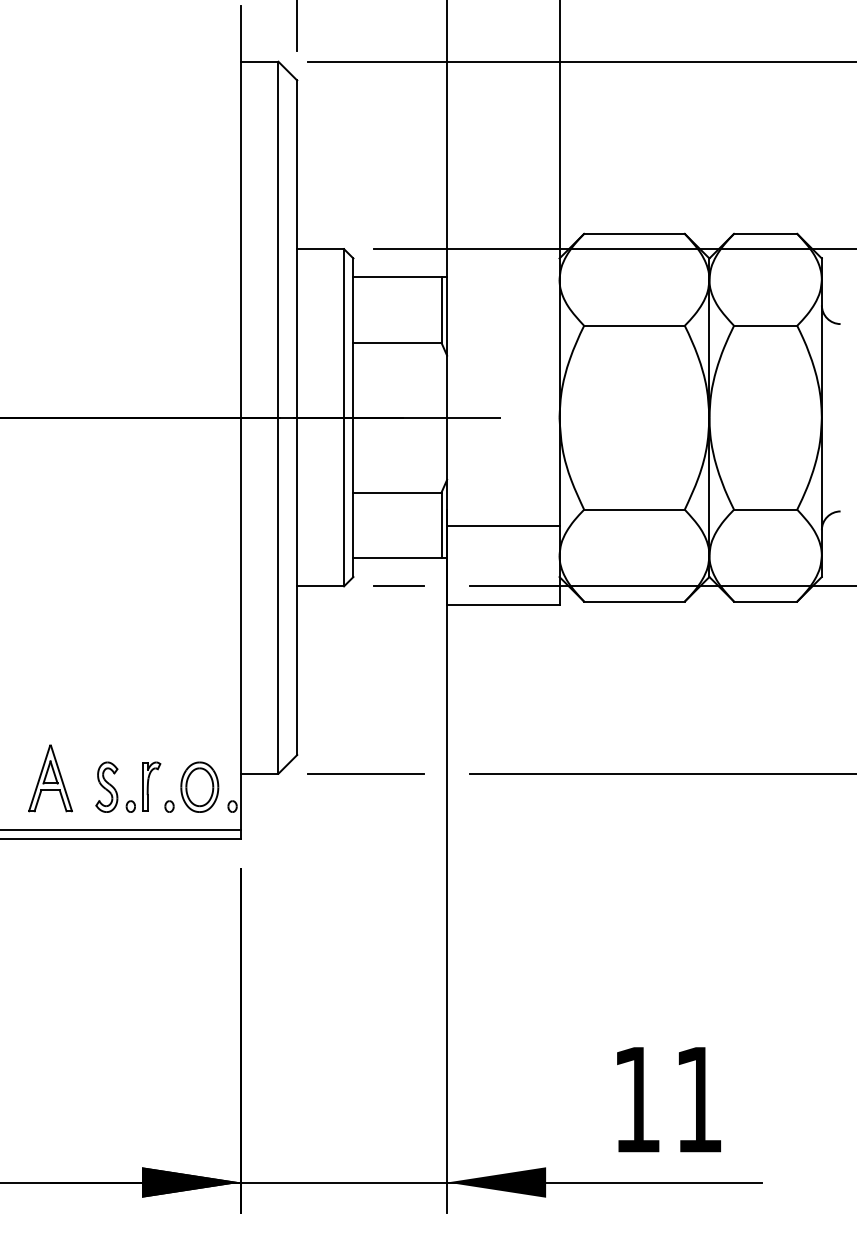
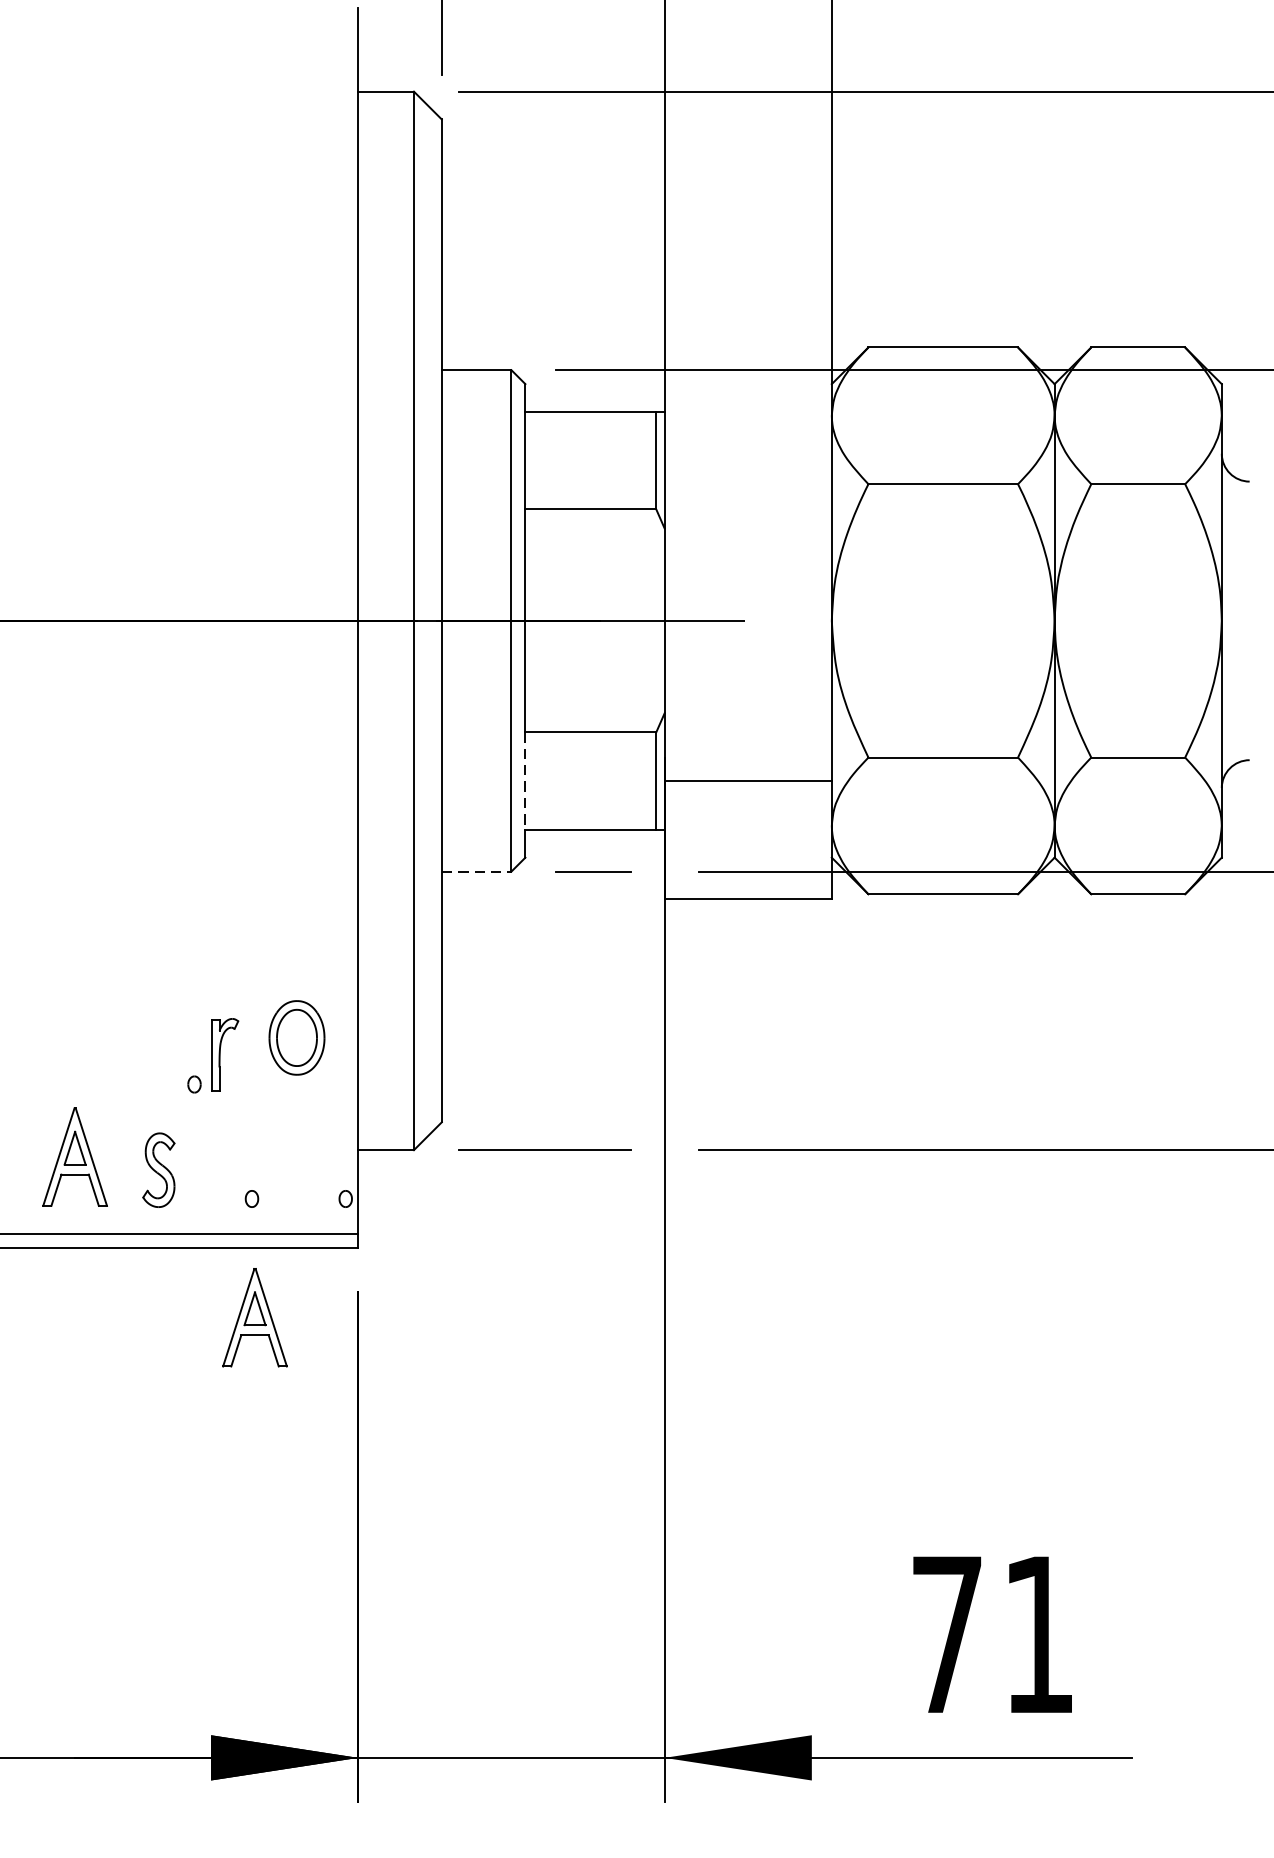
line: (353, 525) -> (525, 781), solid -> dashed
line: (321, 586) -> (477, 871), solid -> dashed
part: (143, 786) -> (213, 1054), moved
part: (199, 786) -> (296, 1036), moved
part: (171, 886) -> (254, 1317), added
text: (636, 1099) -> (946, 1634), 11 -> 71

